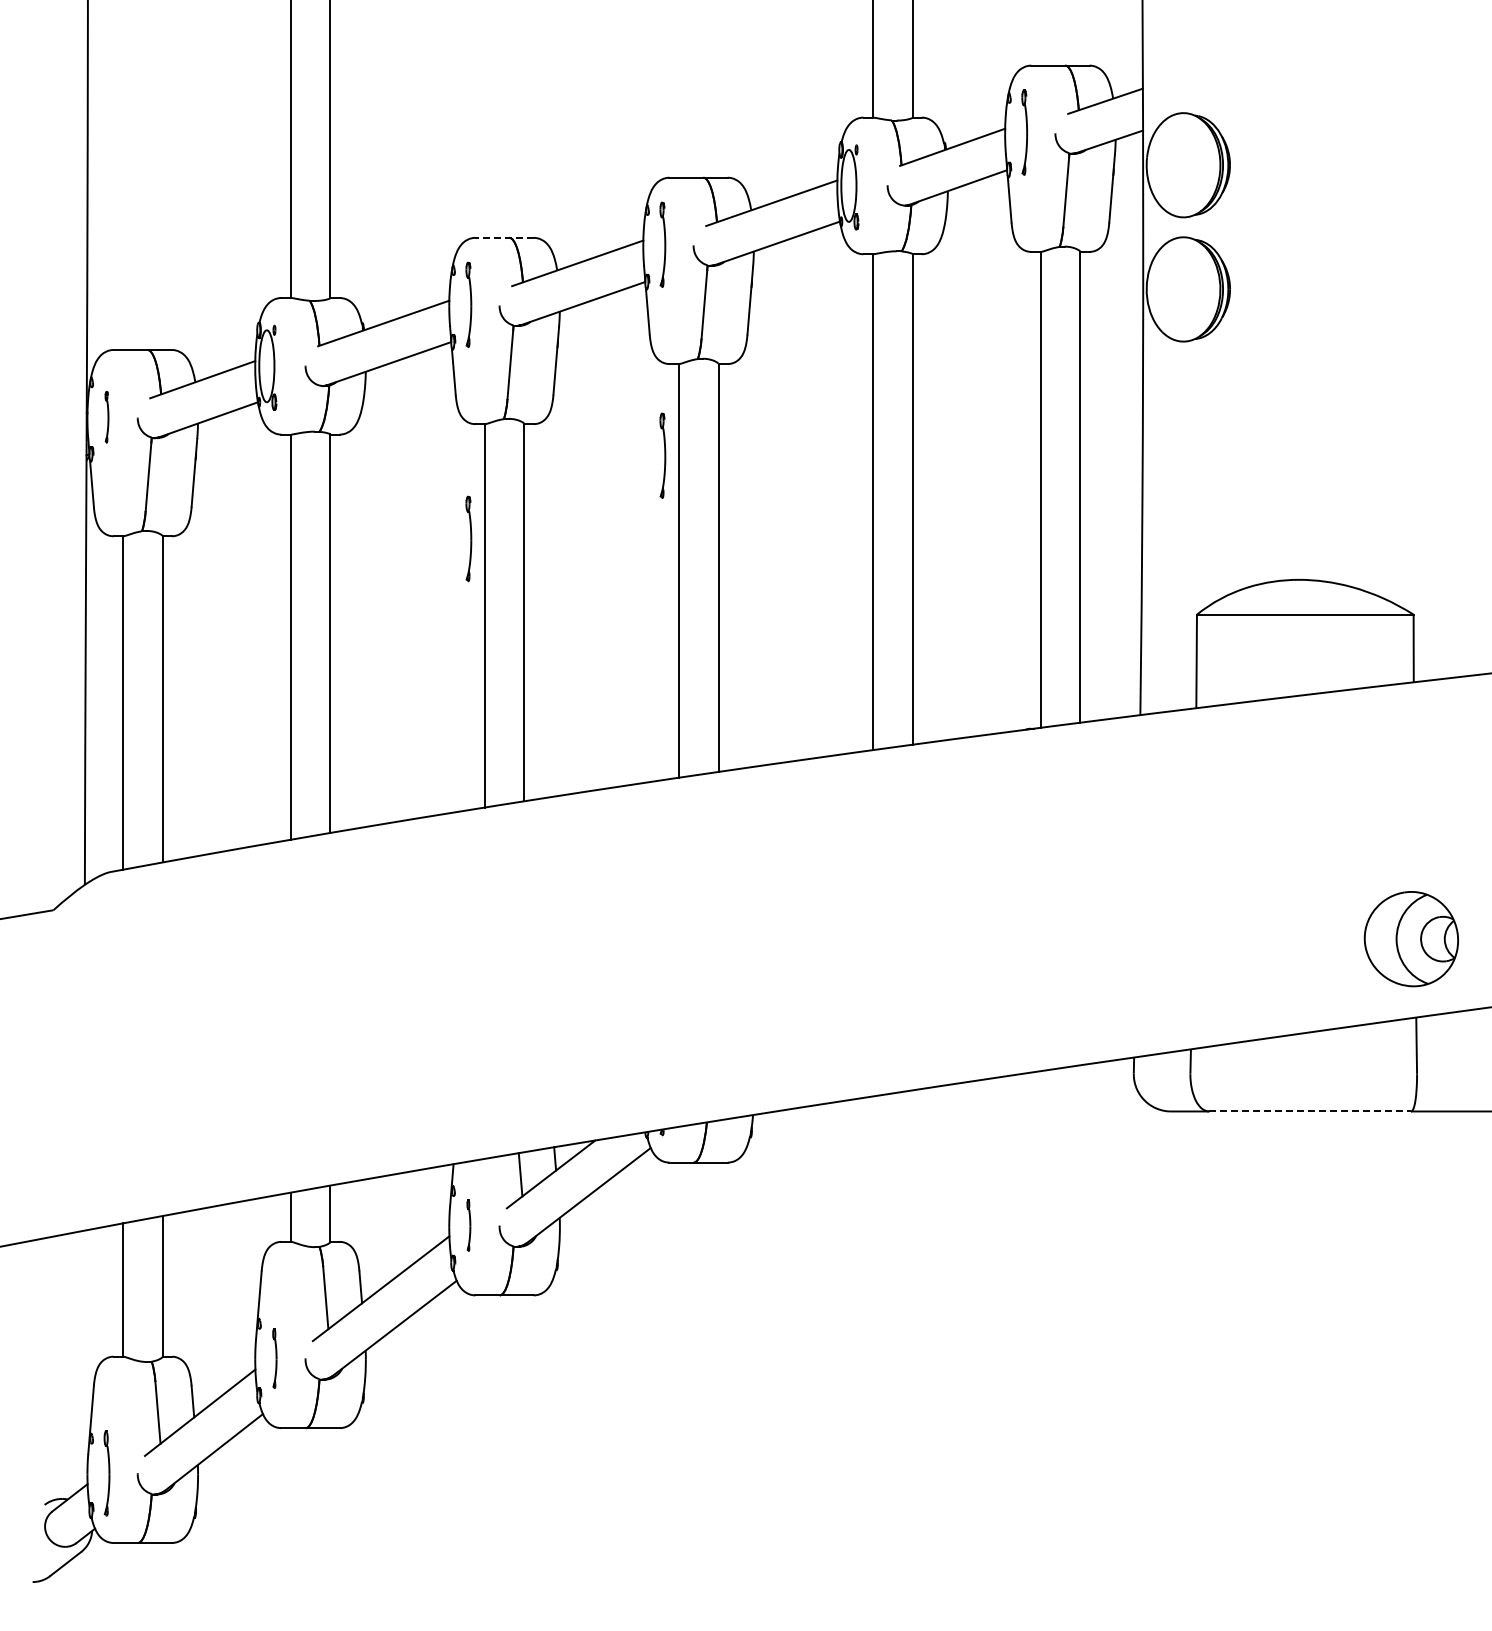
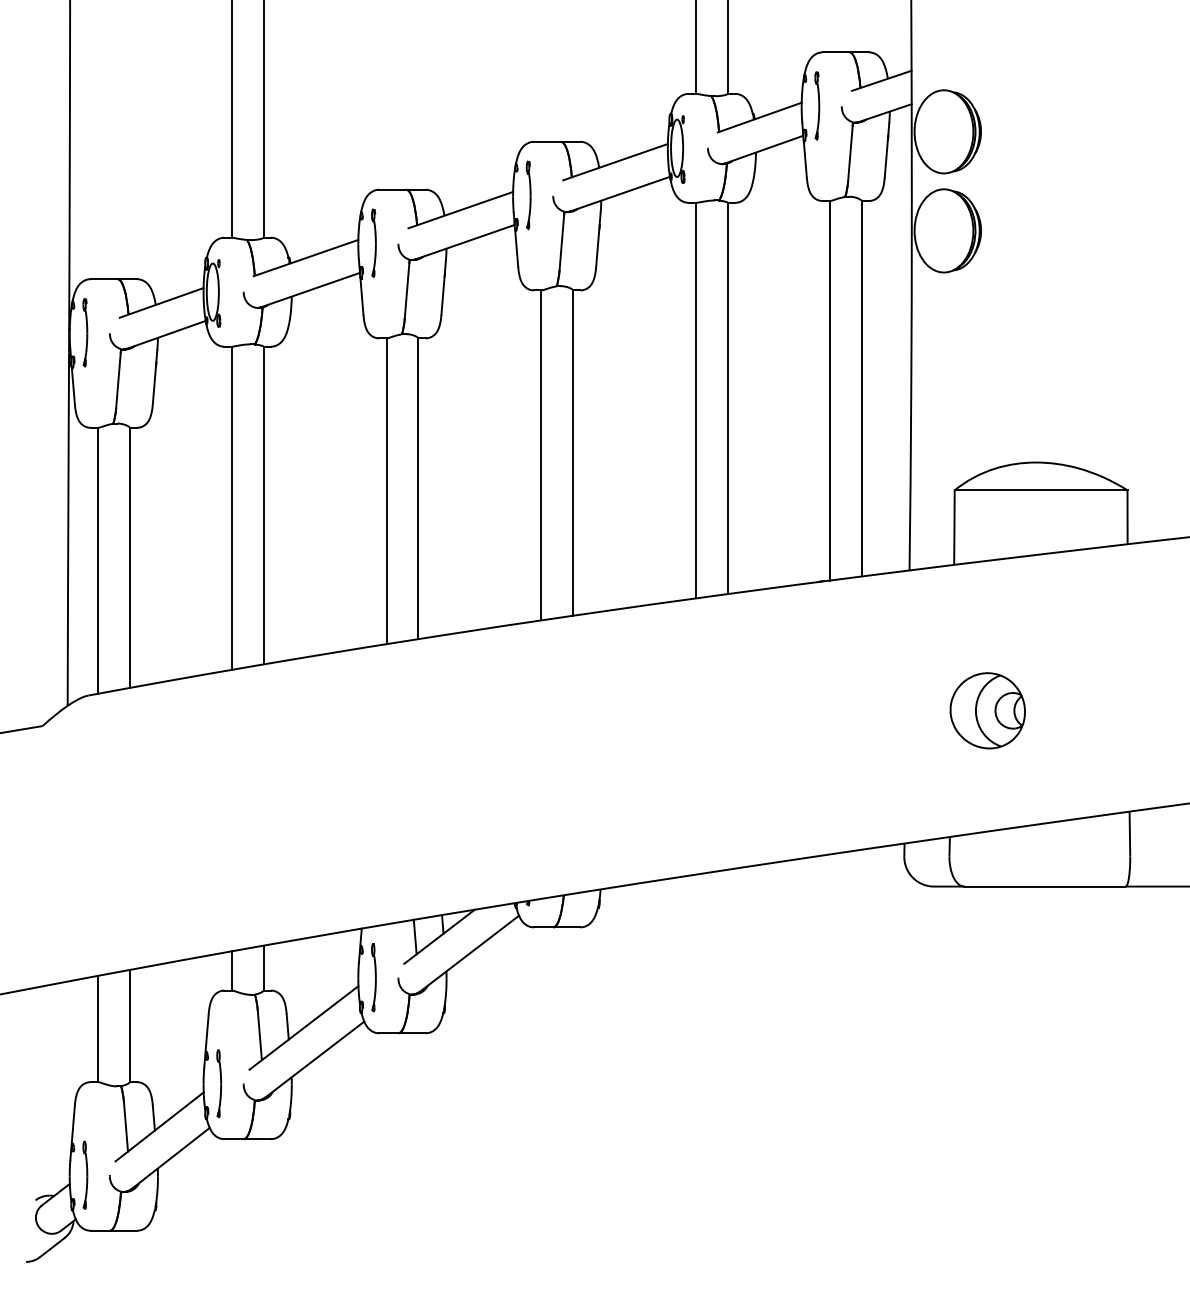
line: (504, 237) -> (402, 189), dashed -> solid
part: (106, 417) -> (84, 333), size x1.67
part: (662, 455) -> (528, 363), removed
part: (468, 538) -> (373, 429), removed
part: (1410, 939) -> (987, 711), moved
line: (1310, 1111) -> (1045, 886), dashed -> solid
part: (468, 1225) -> (373, 977), size x1.67
part: (274, 1358) -> (218, 1083), size x1.43

